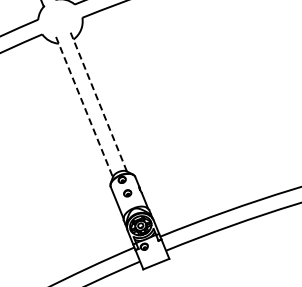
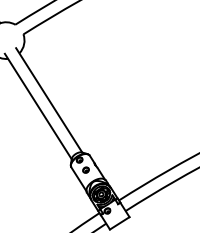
line: (98, 102) -> (48, 100), dashed -> solid
line: (84, 107) -> (38, 106), dashed -> solid

